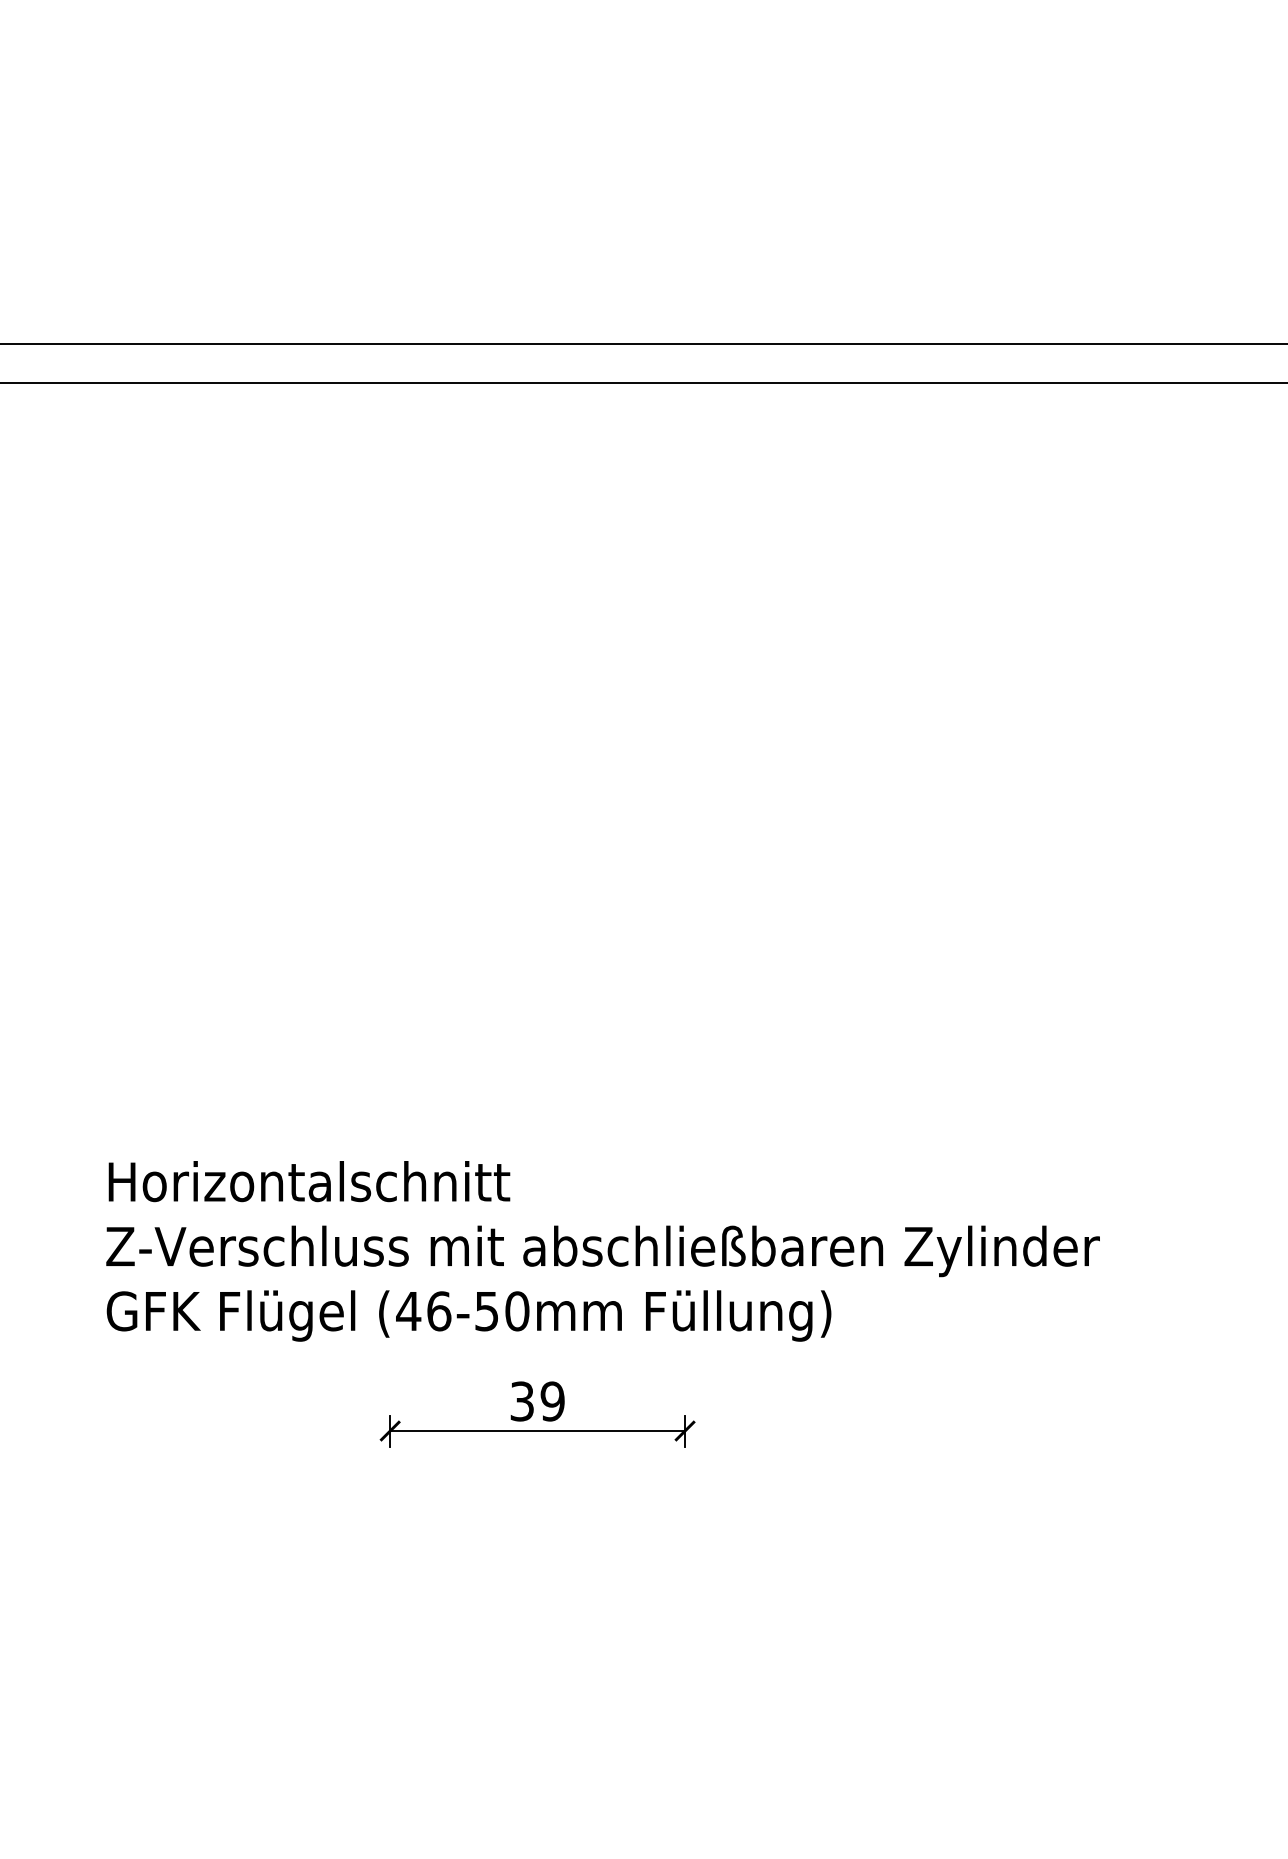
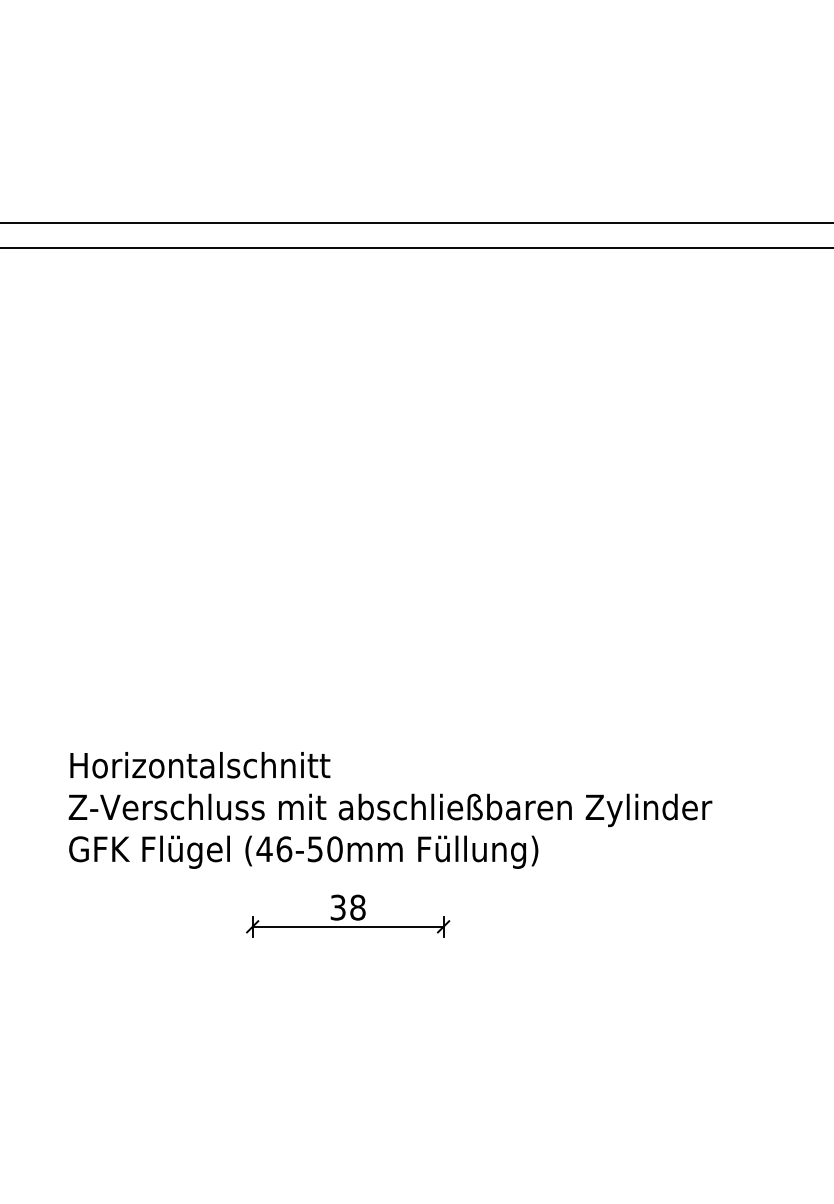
text: (552, 1401) -> (357, 907), 39 -> 38

